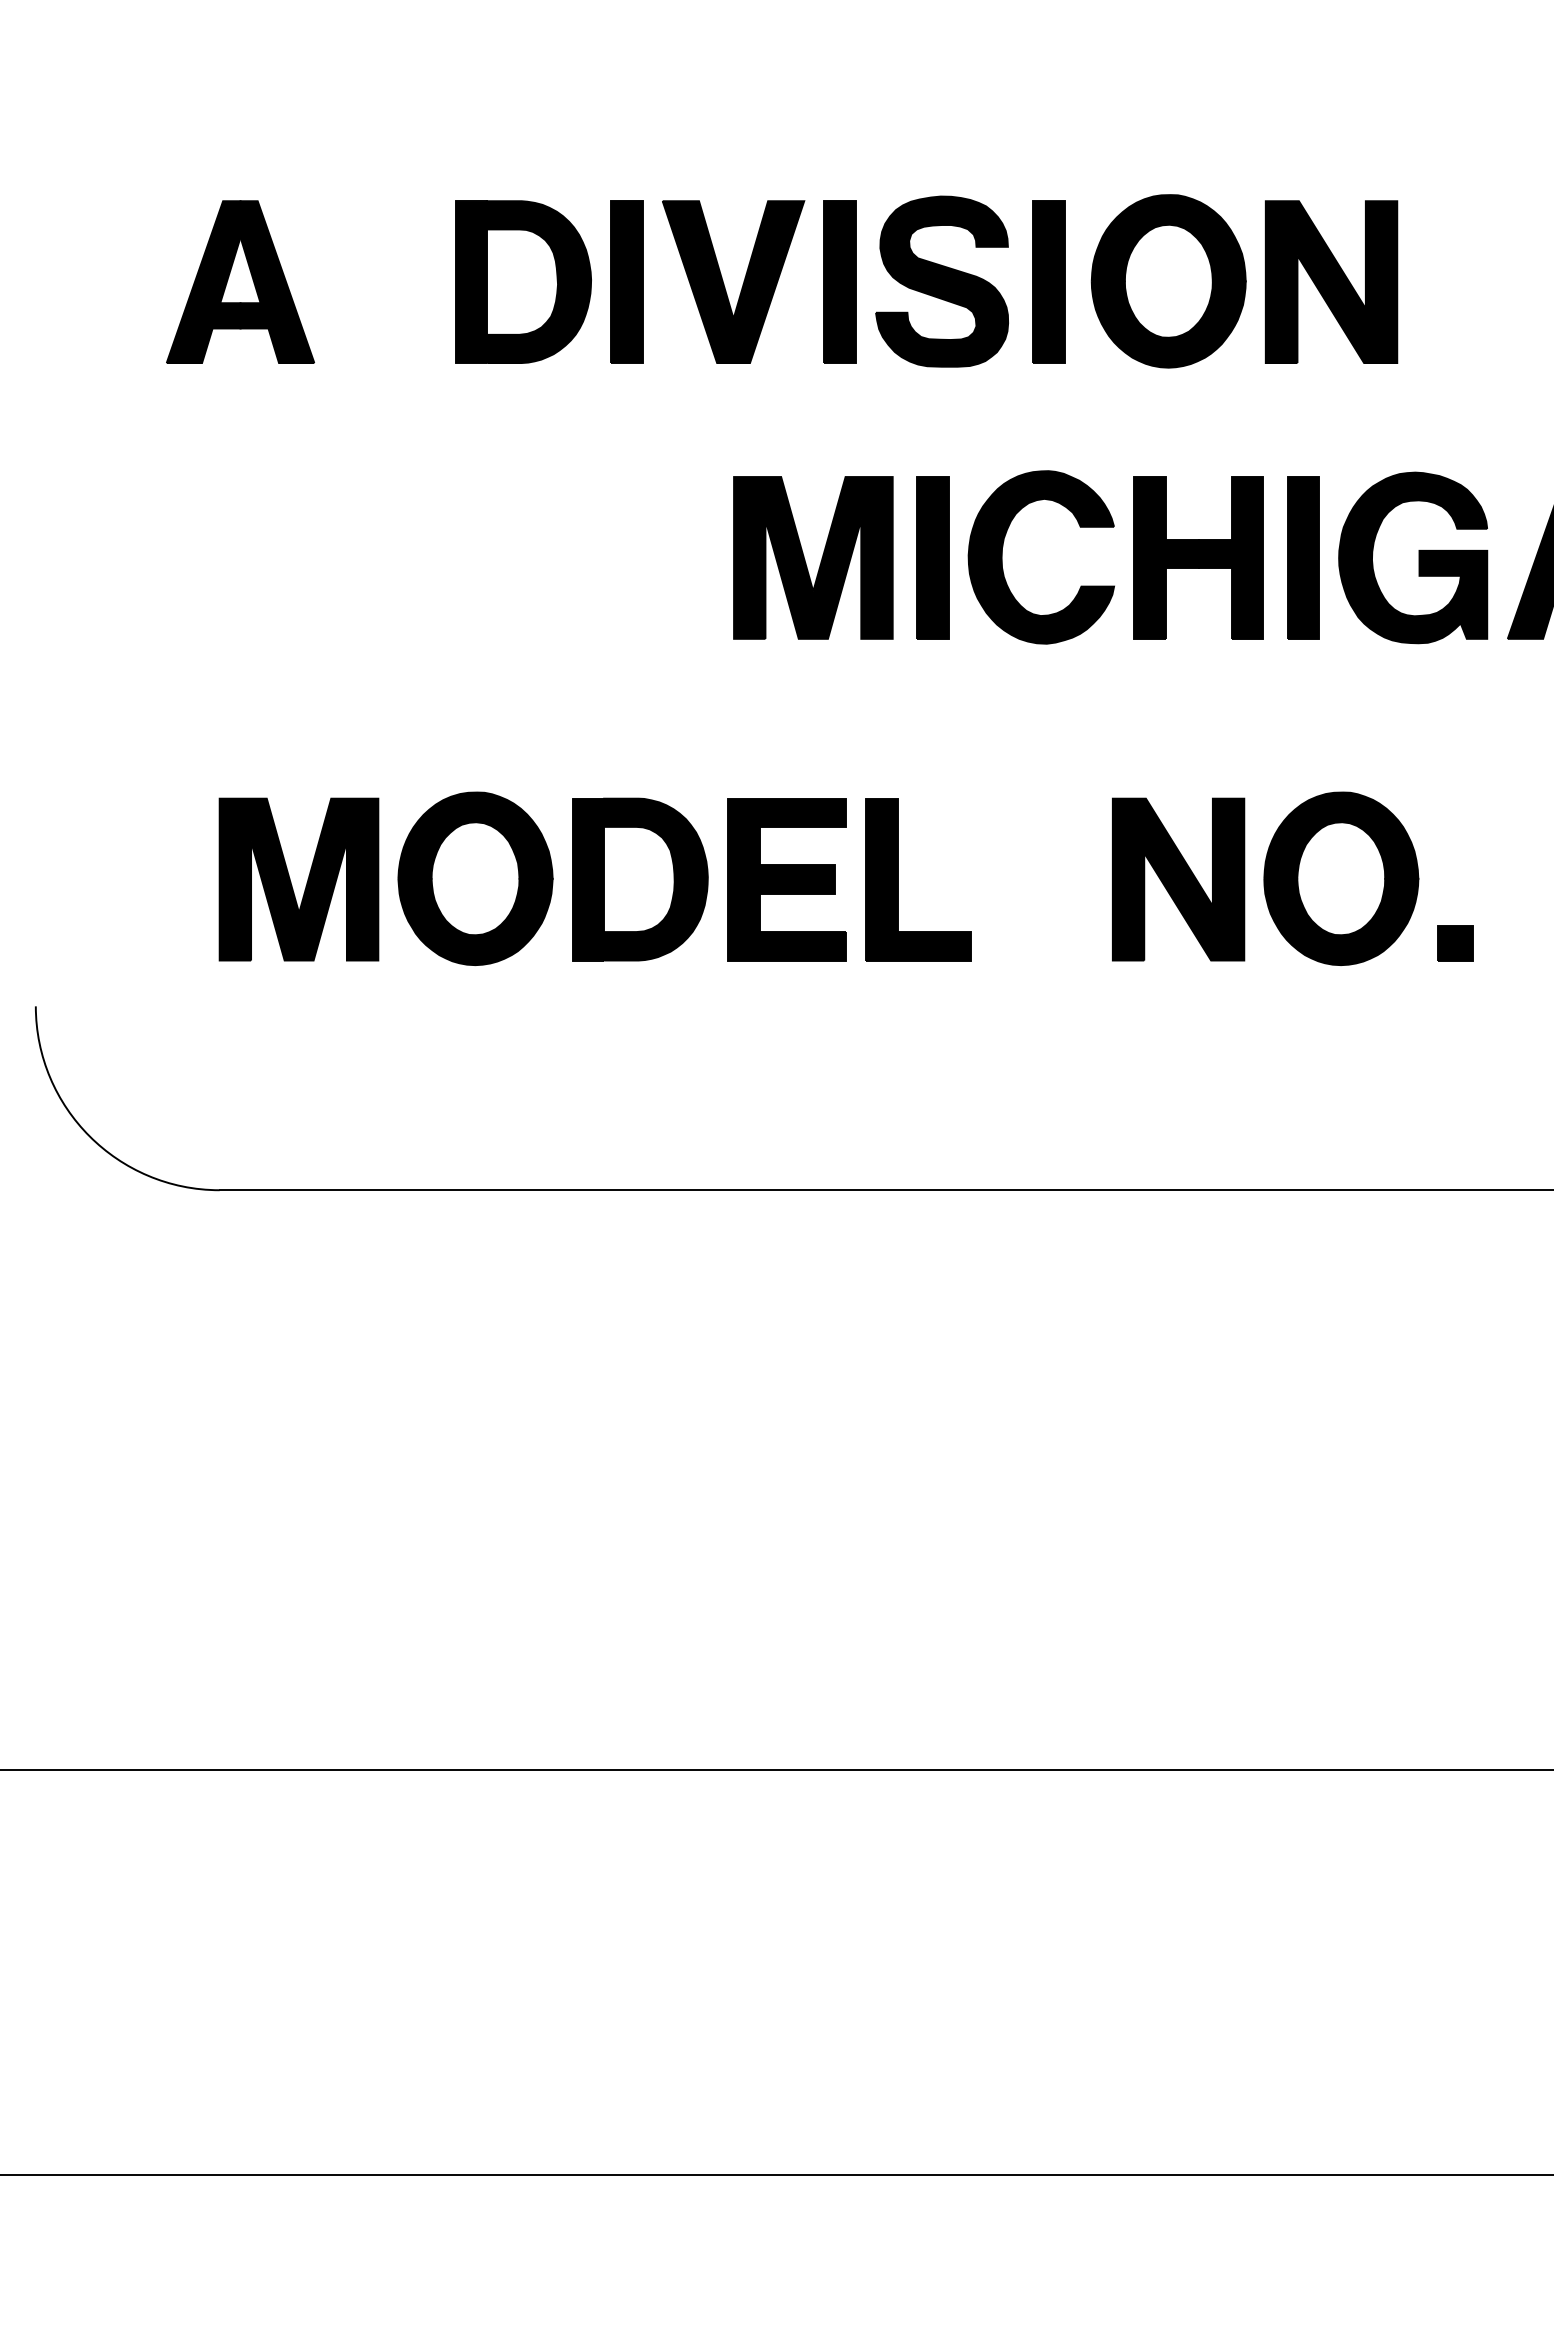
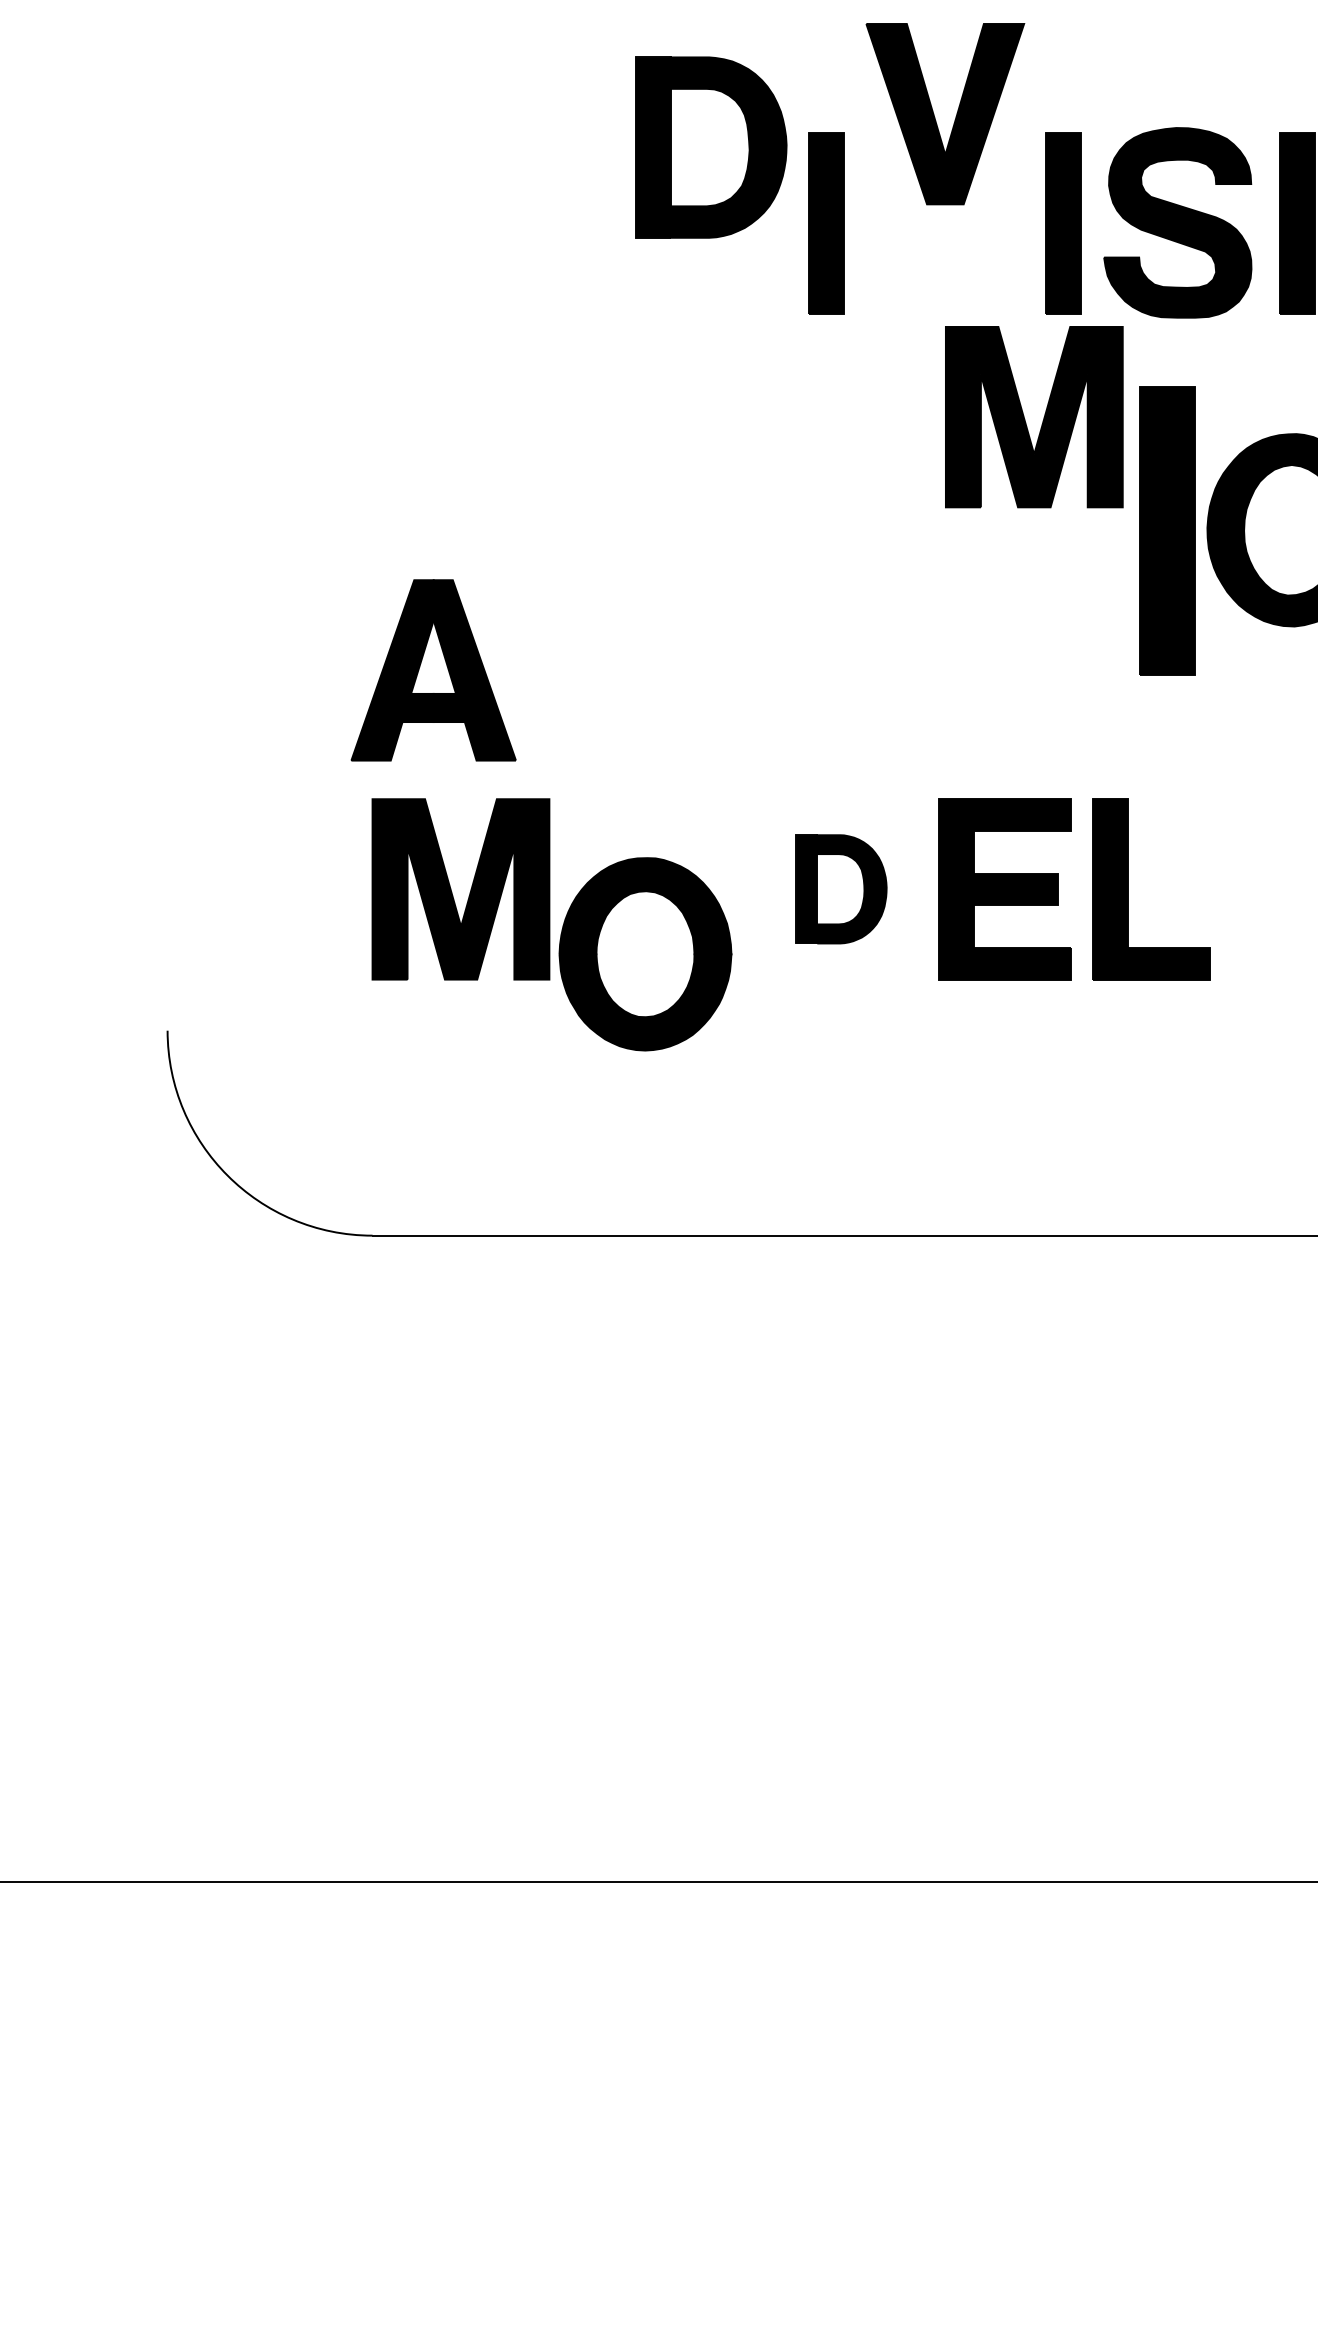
part: (240, 281) -> (433, 669), moved
part: (523, 281) -> (711, 146), moved
part: (724, 283) -> (935, 115), moved
part: (821, 557) -> (1043, 416), moved
part: (932, 557) -> (1167, 530), size x1.6
part: (475, 878) -> (645, 953), moved
part: (640, 879) -> (841, 889), size x0.6

